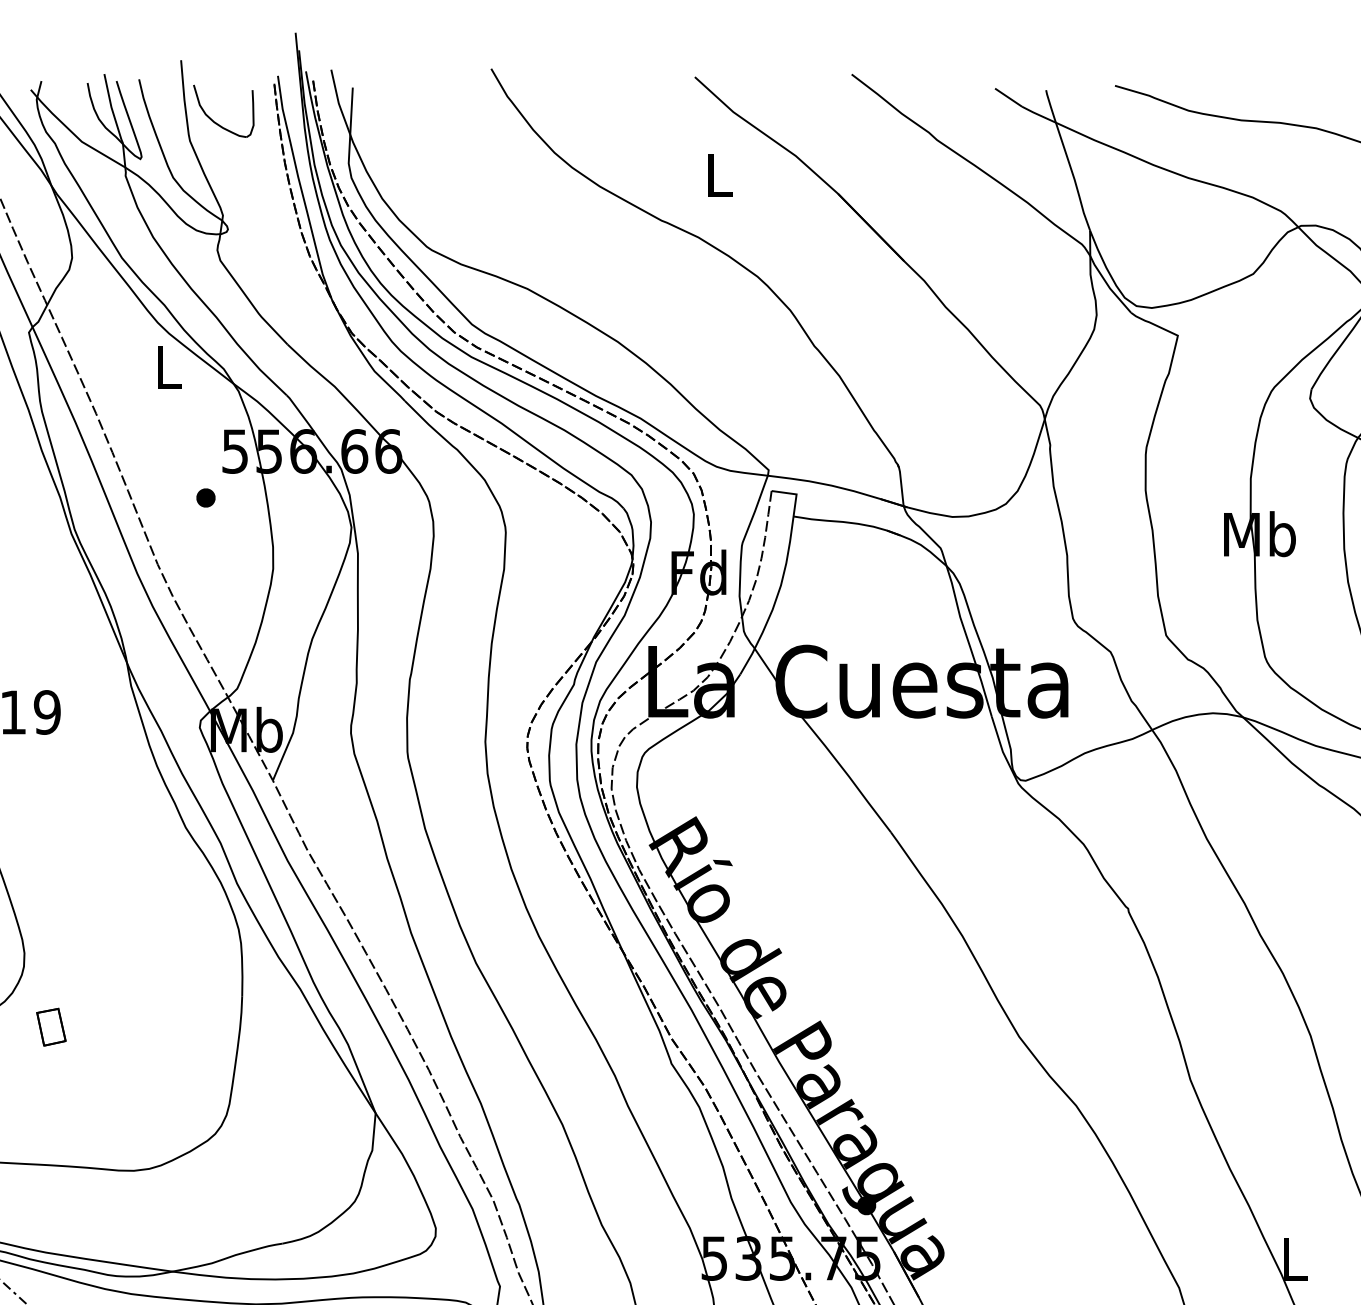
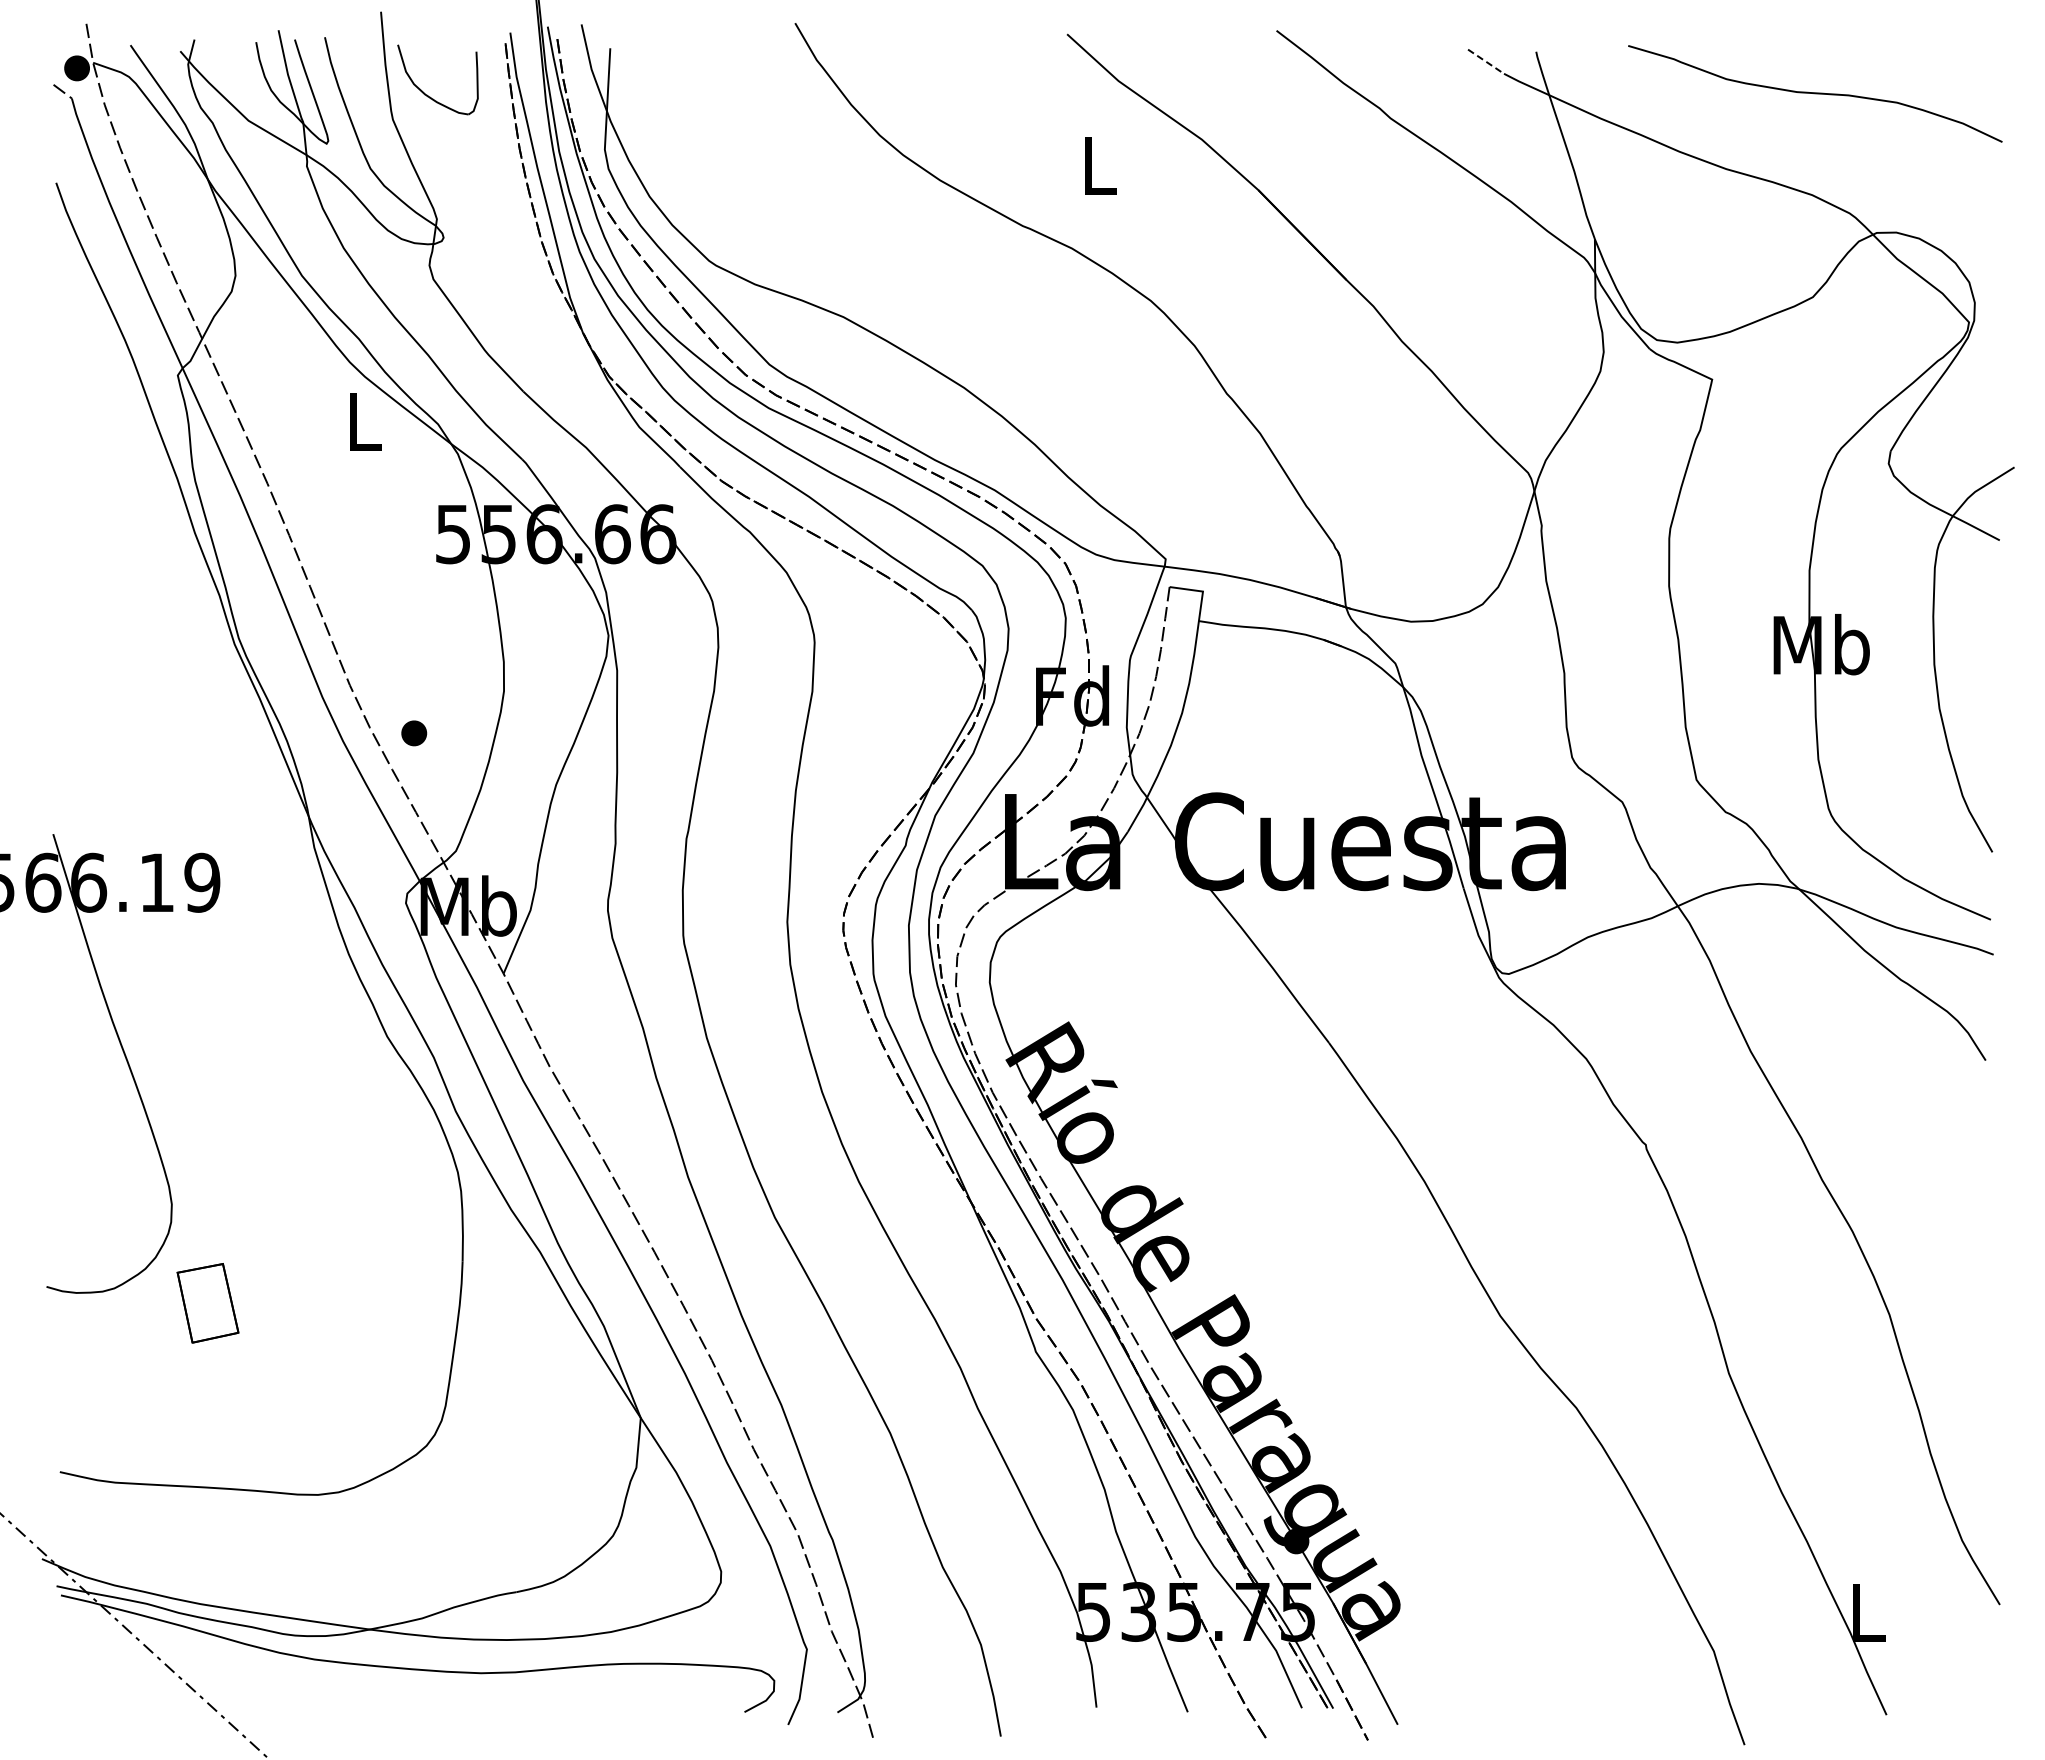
line: (1008, 97) -> (1486, 61), solid -> dashed
part: (206, 498) -> (414, 733), moved
part: (51, 1026) -> (207, 1302), size x1.6

